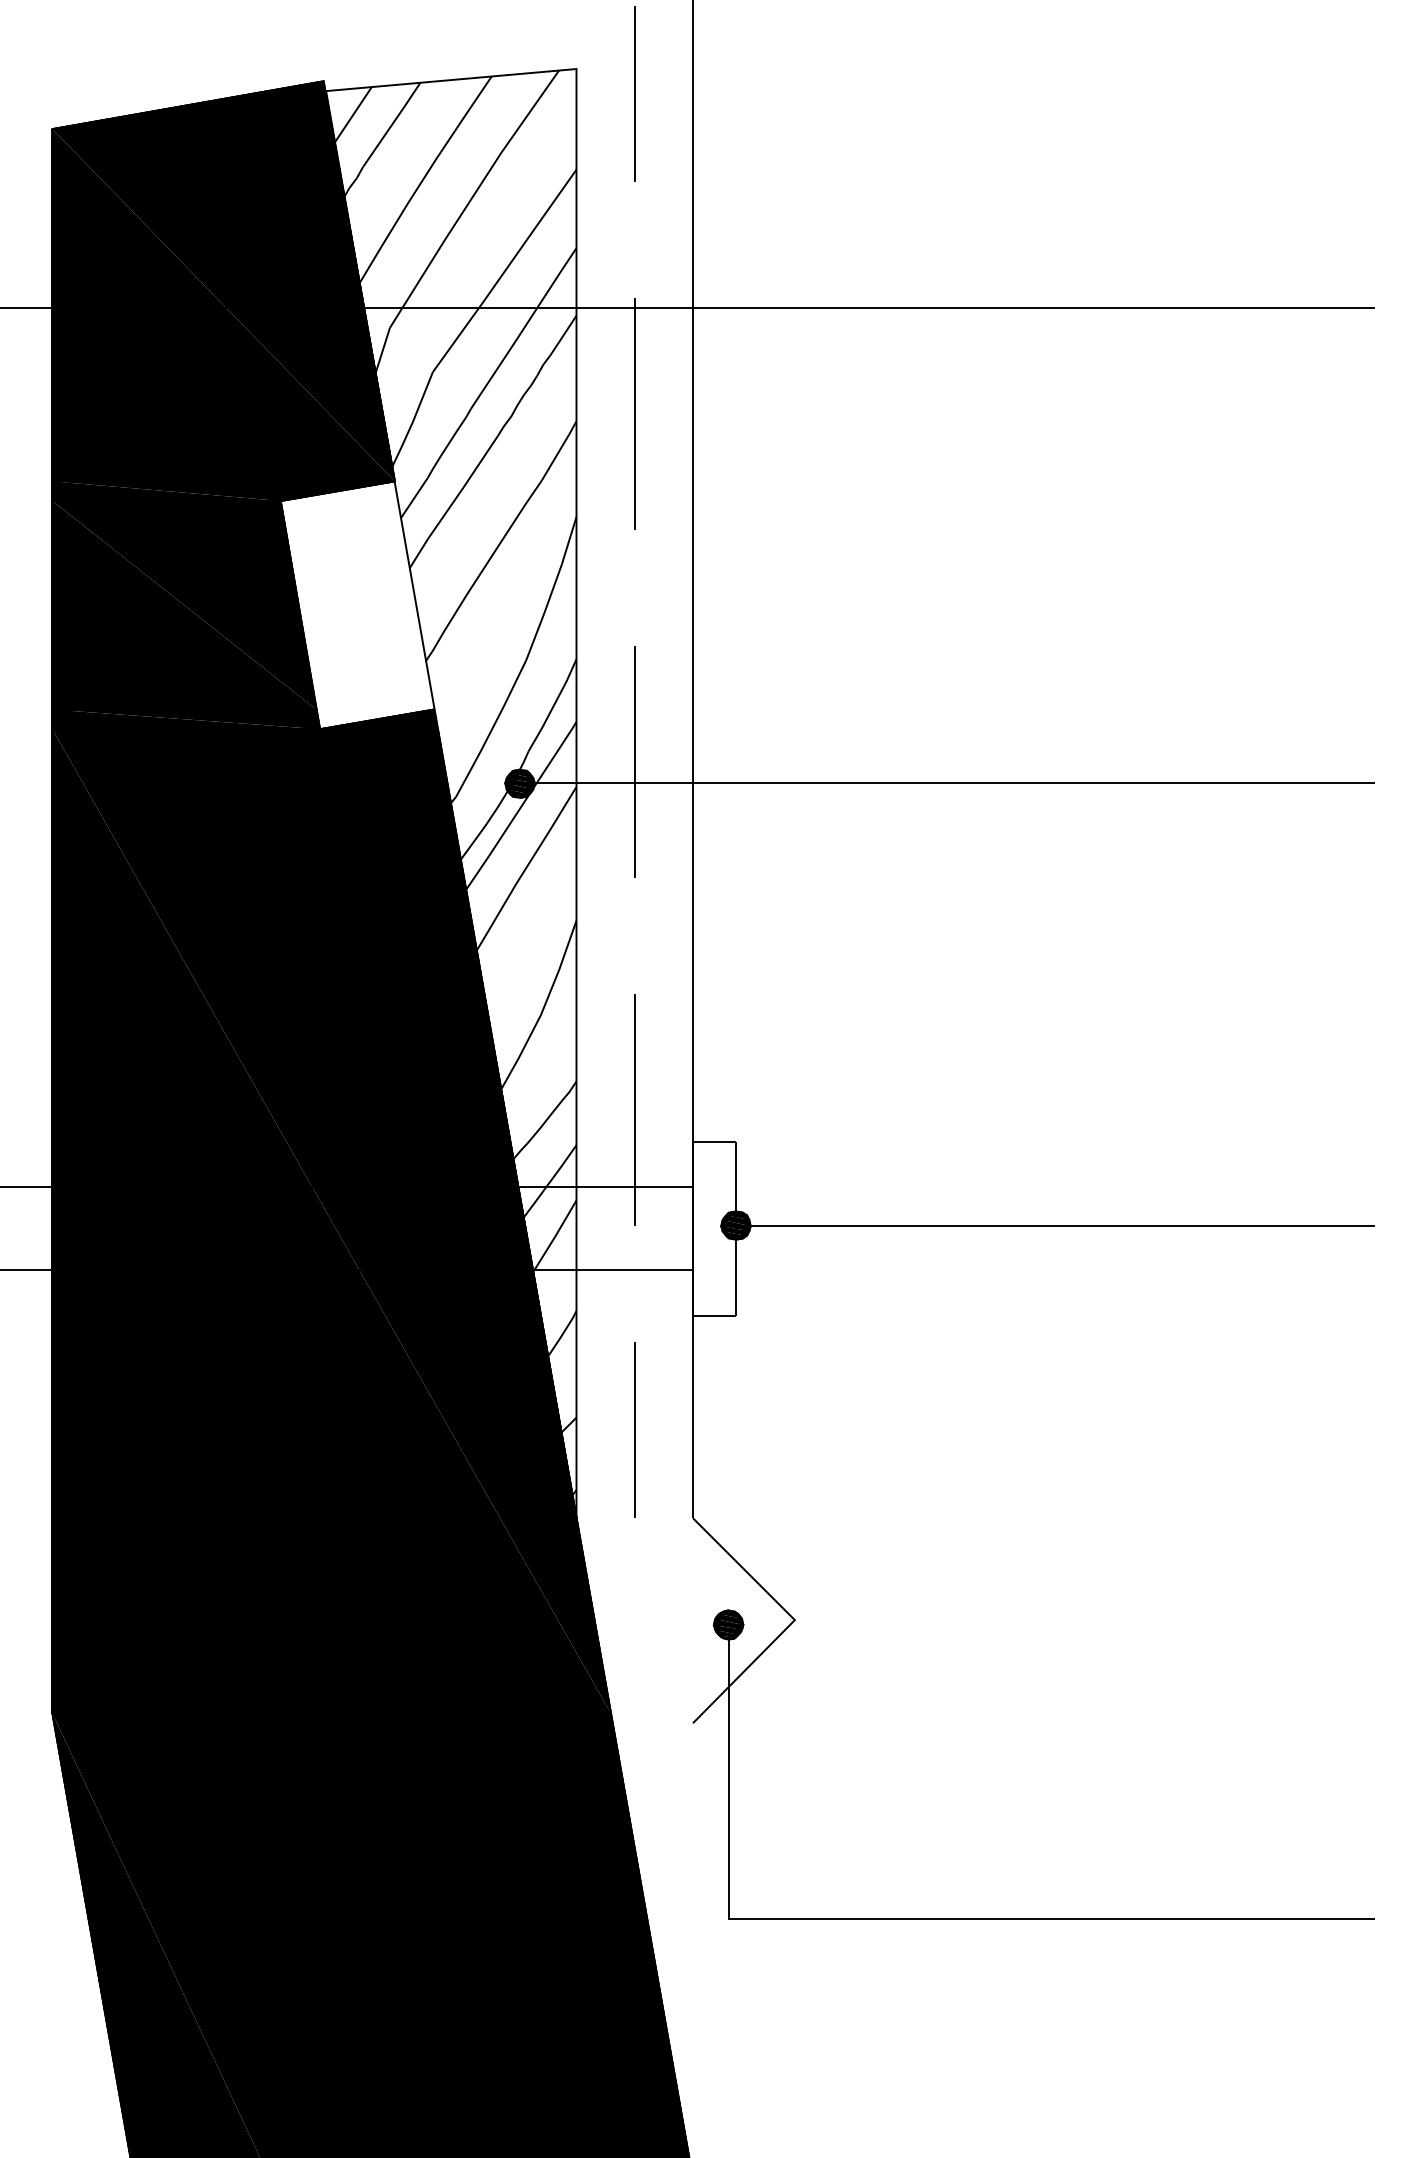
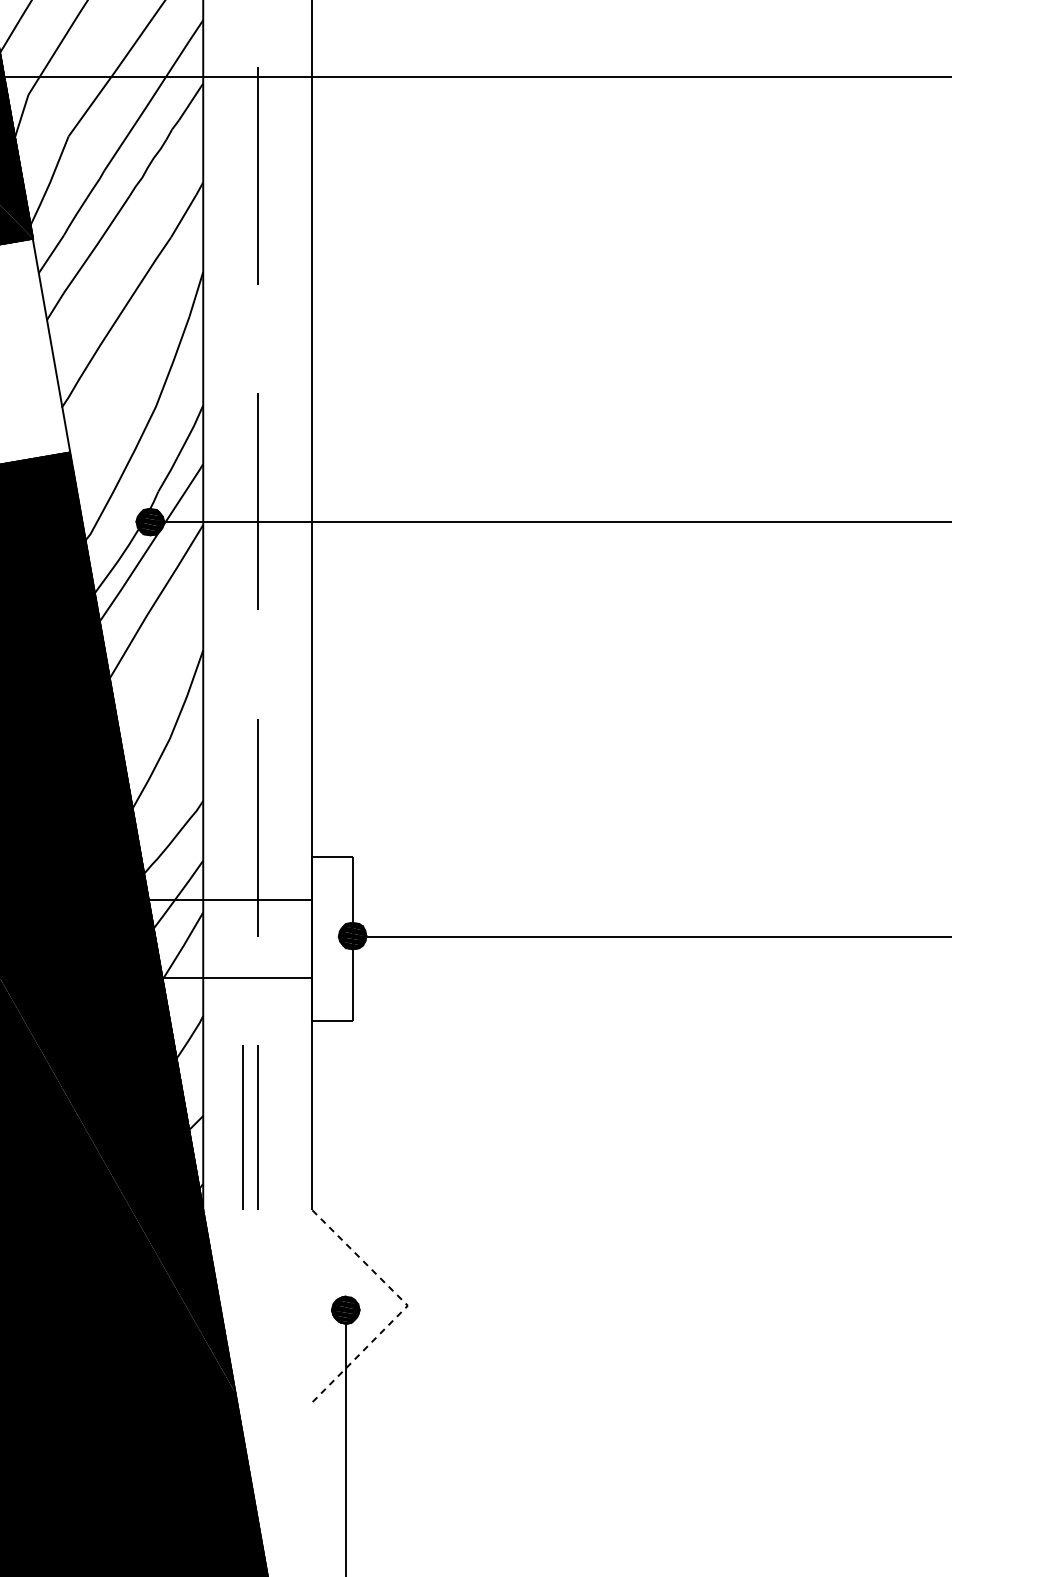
line: (618, 1429) -> (242, 1127), added
line: (794, 1620) -> (407, 1306), solid -> dashed

